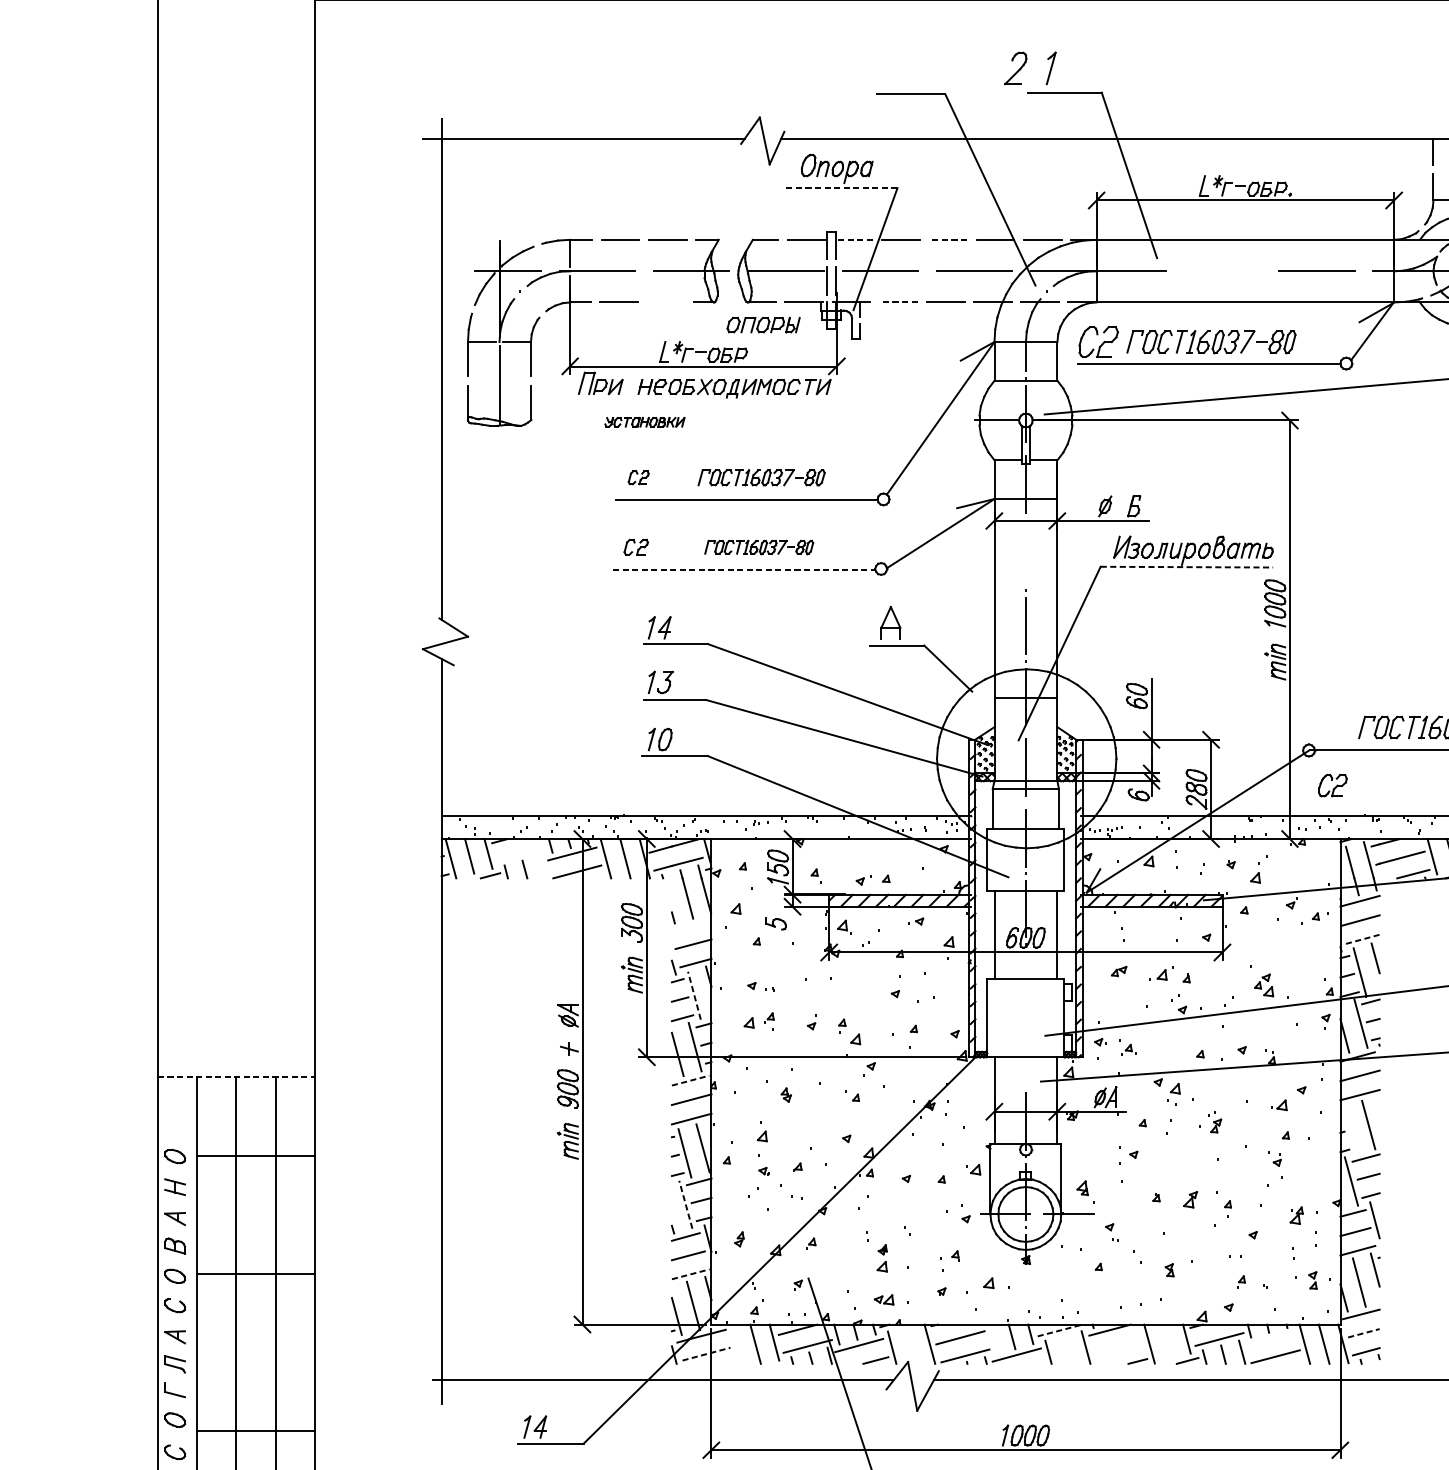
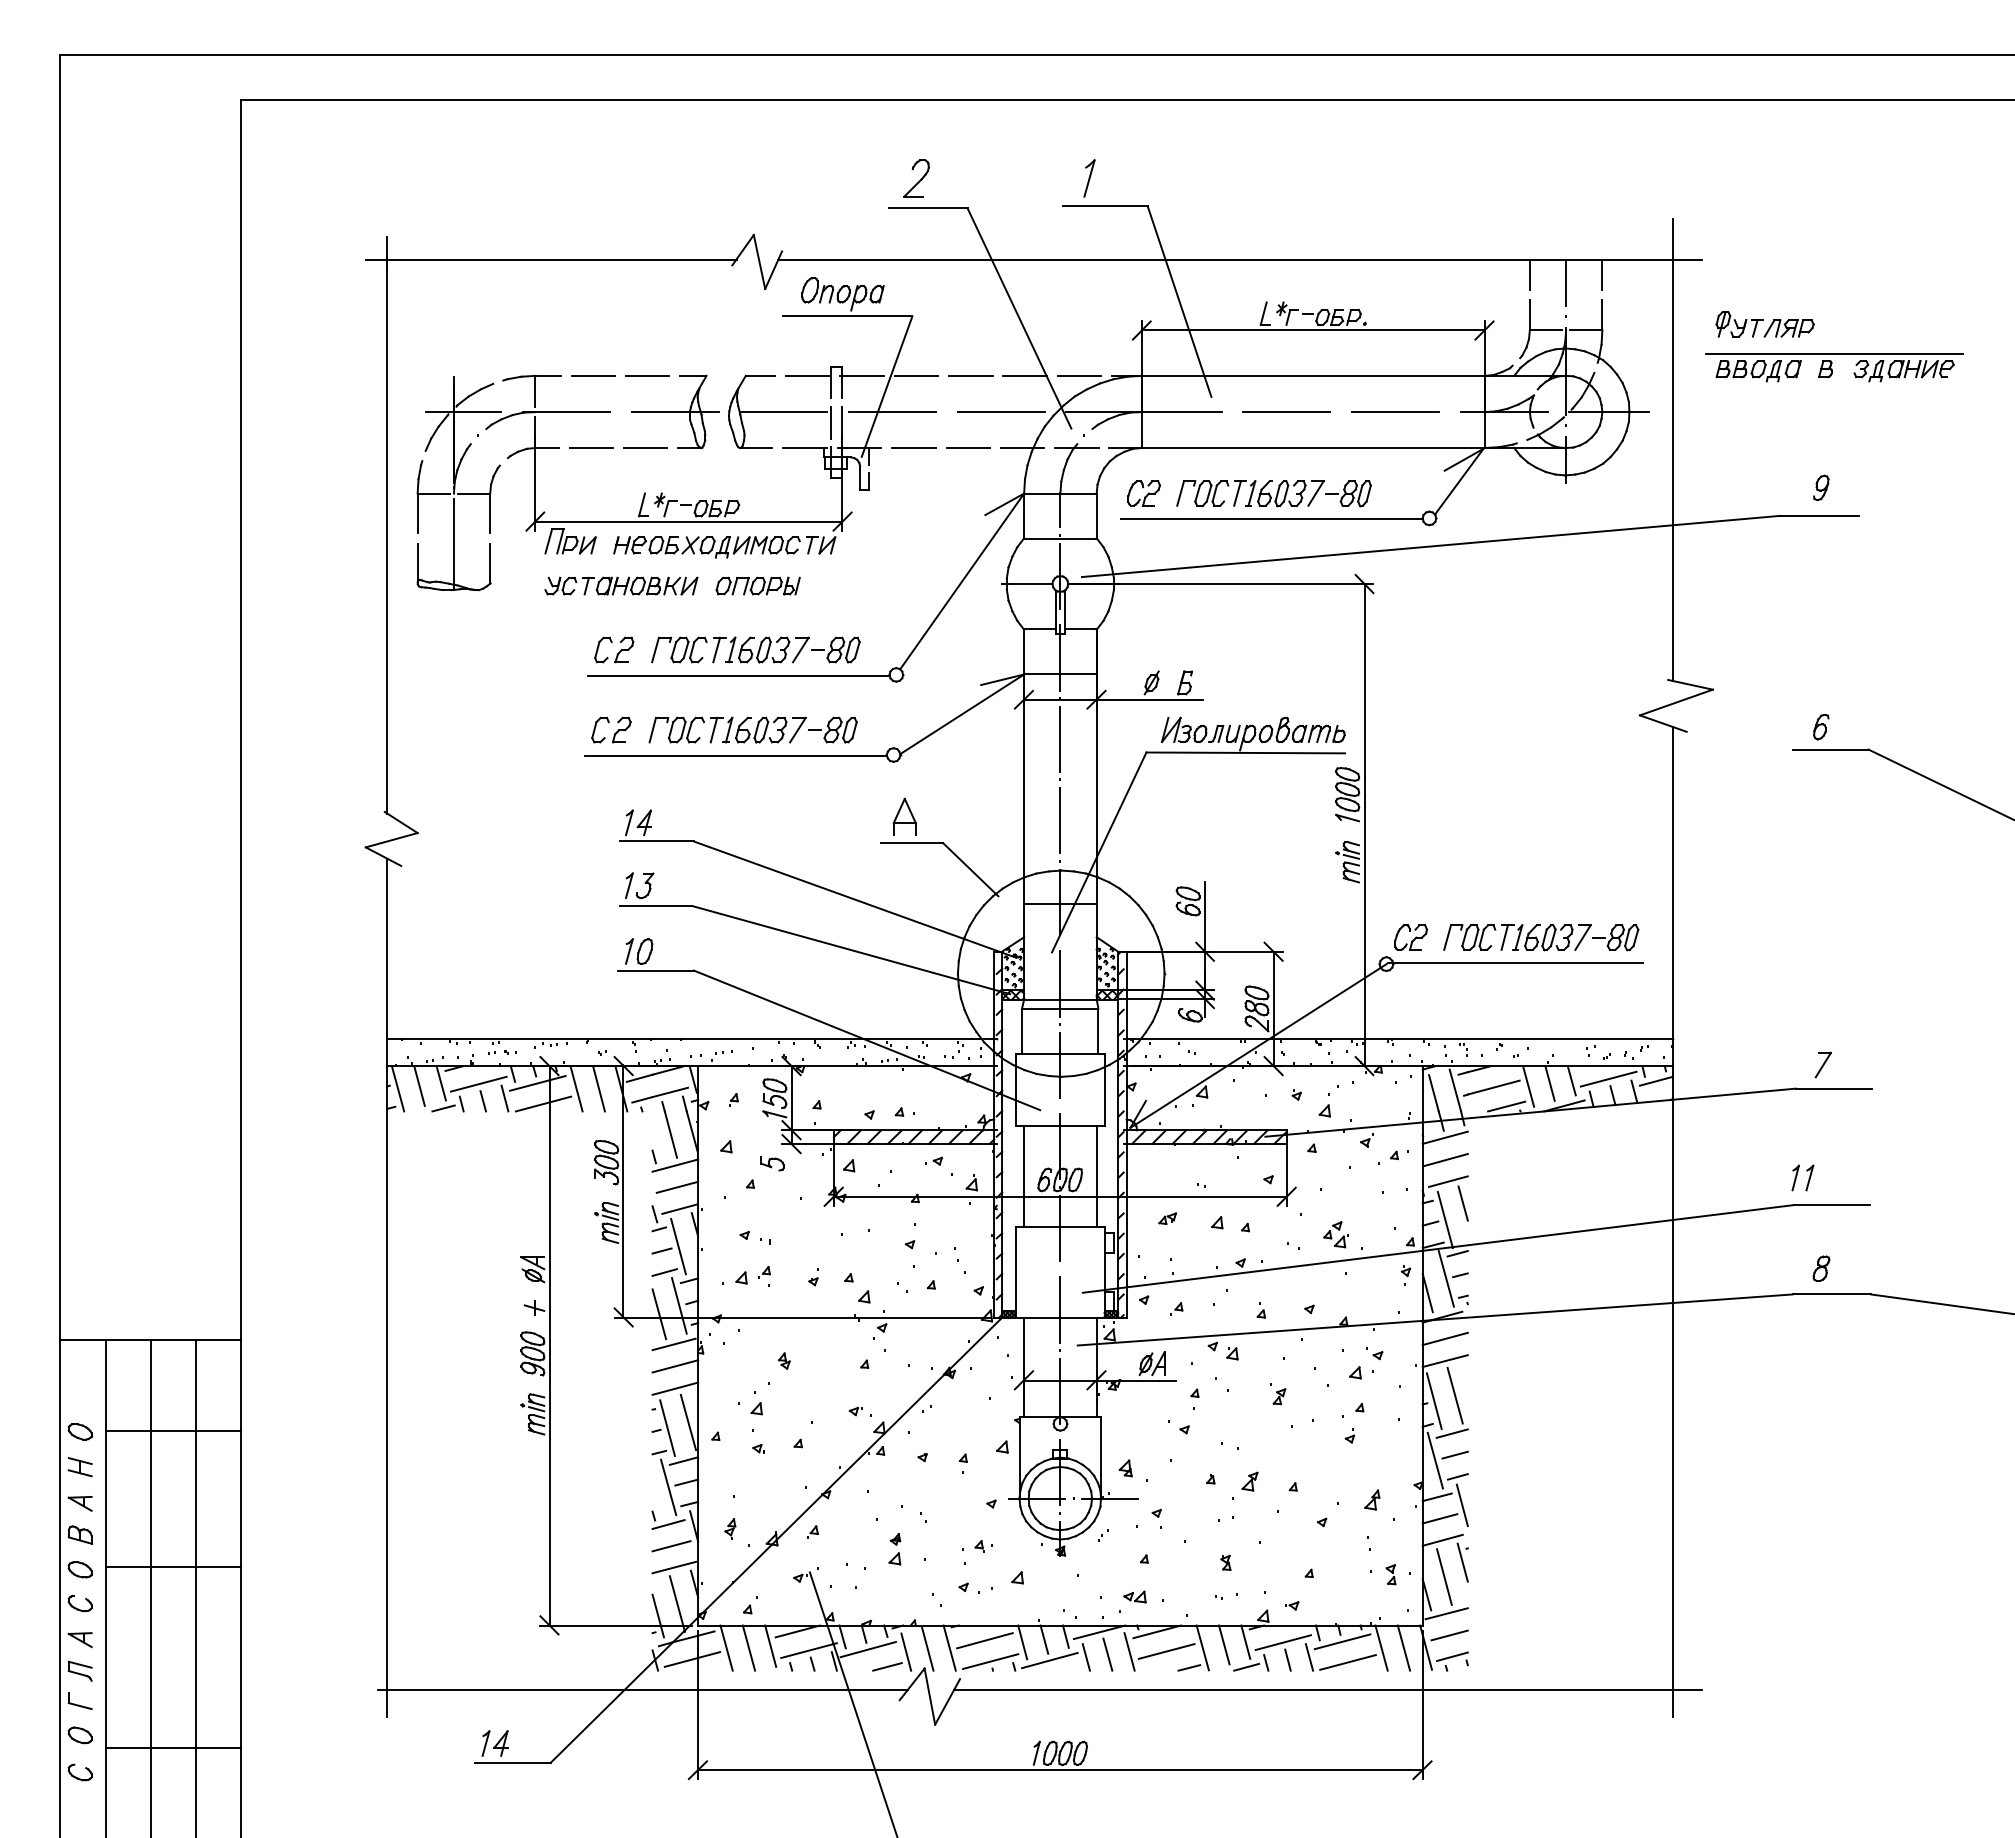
part: (1015, 68) -> (916, 178), moved
line: (841, 188) -> (847, 316), dashed -> solid
line: (854, 239) -> (862, 375), dashed -> solid
line: (947, 239) -> (970, 375), dashed -> solid
line: (1222, 270) -> (1286, 411), added
line: (665, 302) -> (645, 448), added
line: (898, 302) -> (913, 448), dashed -> solid
part: (763, 324) -> (757, 585), moved
part: (1098, 341) -> (1143, 493), size x0.71
part: (644, 421) -> (621, 585), size x1.67
part: (638, 477) -> (614, 649), size x1.67
part: (761, 477) -> (755, 649), size x1.43
part: (636, 546) -> (611, 729), size x1.43
part: (758, 546) -> (752, 729), size x1.67
line: (1026, 554) -> (1060, 738), added
line: (1187, 566) -> (1246, 752), dashed -> solid
line: (743, 569) -> (735, 755), dashed -> solid
part: (1332, 785) -> (1410, 937), moved
line: (520, 854) -> (478, 1083), added
line: (543, 867) -> (504, 1098), added
line: (691, 925) -> (675, 1165), added
line: (1362, 939) -> (1448, 1181), dashed -> solid
line: (1026, 980) -> (1060, 1228), added
line: (694, 995) -> (678, 1246), dashed -> solid
line: (1026, 1050) -> (1060, 1309), added
line: (236, 1077) -> (151, 1340), dashed -> solid
line: (690, 1080) -> (674, 1344), dashed -> solid
line: (1349, 1130) -> (1433, 1401), added
line: (685, 1204) -> (668, 1487), dashed -> solid
line: (690, 1274) -> (674, 1567), dashed -> solid
part: (883, 1299) -> (1134, 1596), moved
line: (1059, 1330) -> (1099, 1632), dashed -> solid
line: (1363, 1333) -> (1449, 1635), dashed -> solid
line: (1270, 1338) -> (1342, 1641), added
line: (993, 1339) -> (1022, 1642), added
line: (1168, 1341) -> (1224, 1644), added
line: (736, 1343) -> (726, 1647), added
line: (910, 1344) -> (927, 1648), added
line: (1118, 1347) -> (1166, 1651), added
line: (1066, 1349) -> (1107, 1654), added
line: (706, 1354) -> (692, 1659), dashed -> solid

